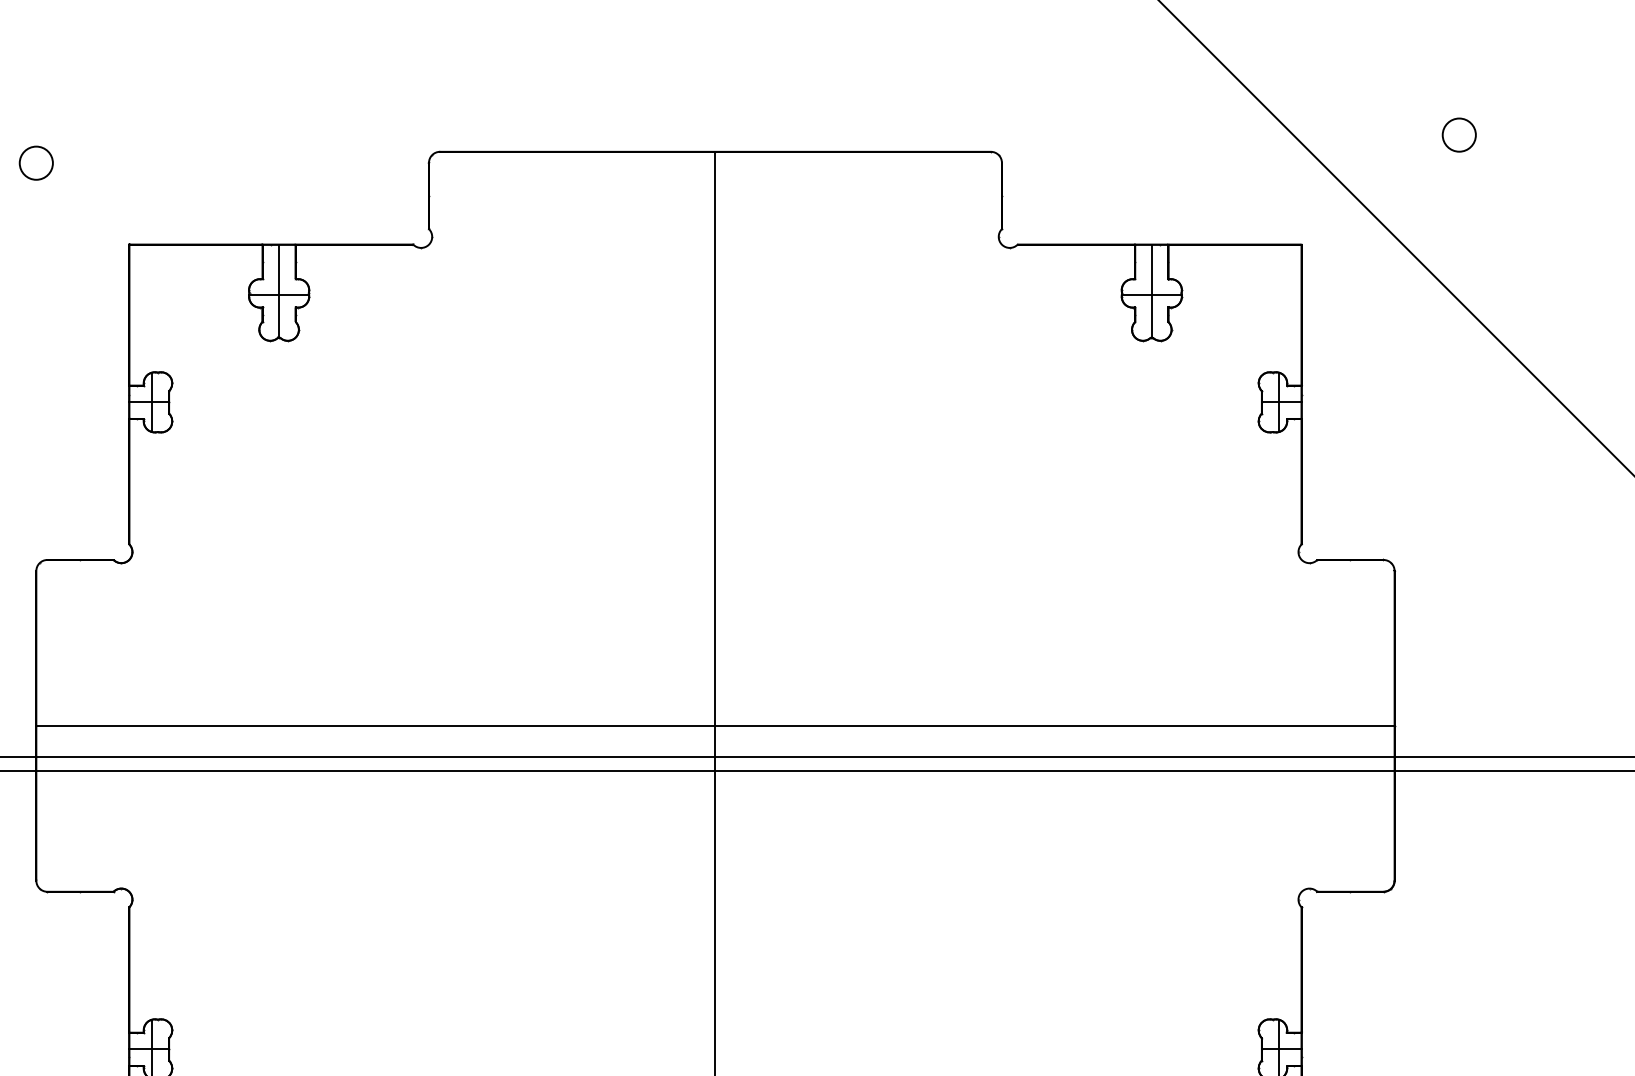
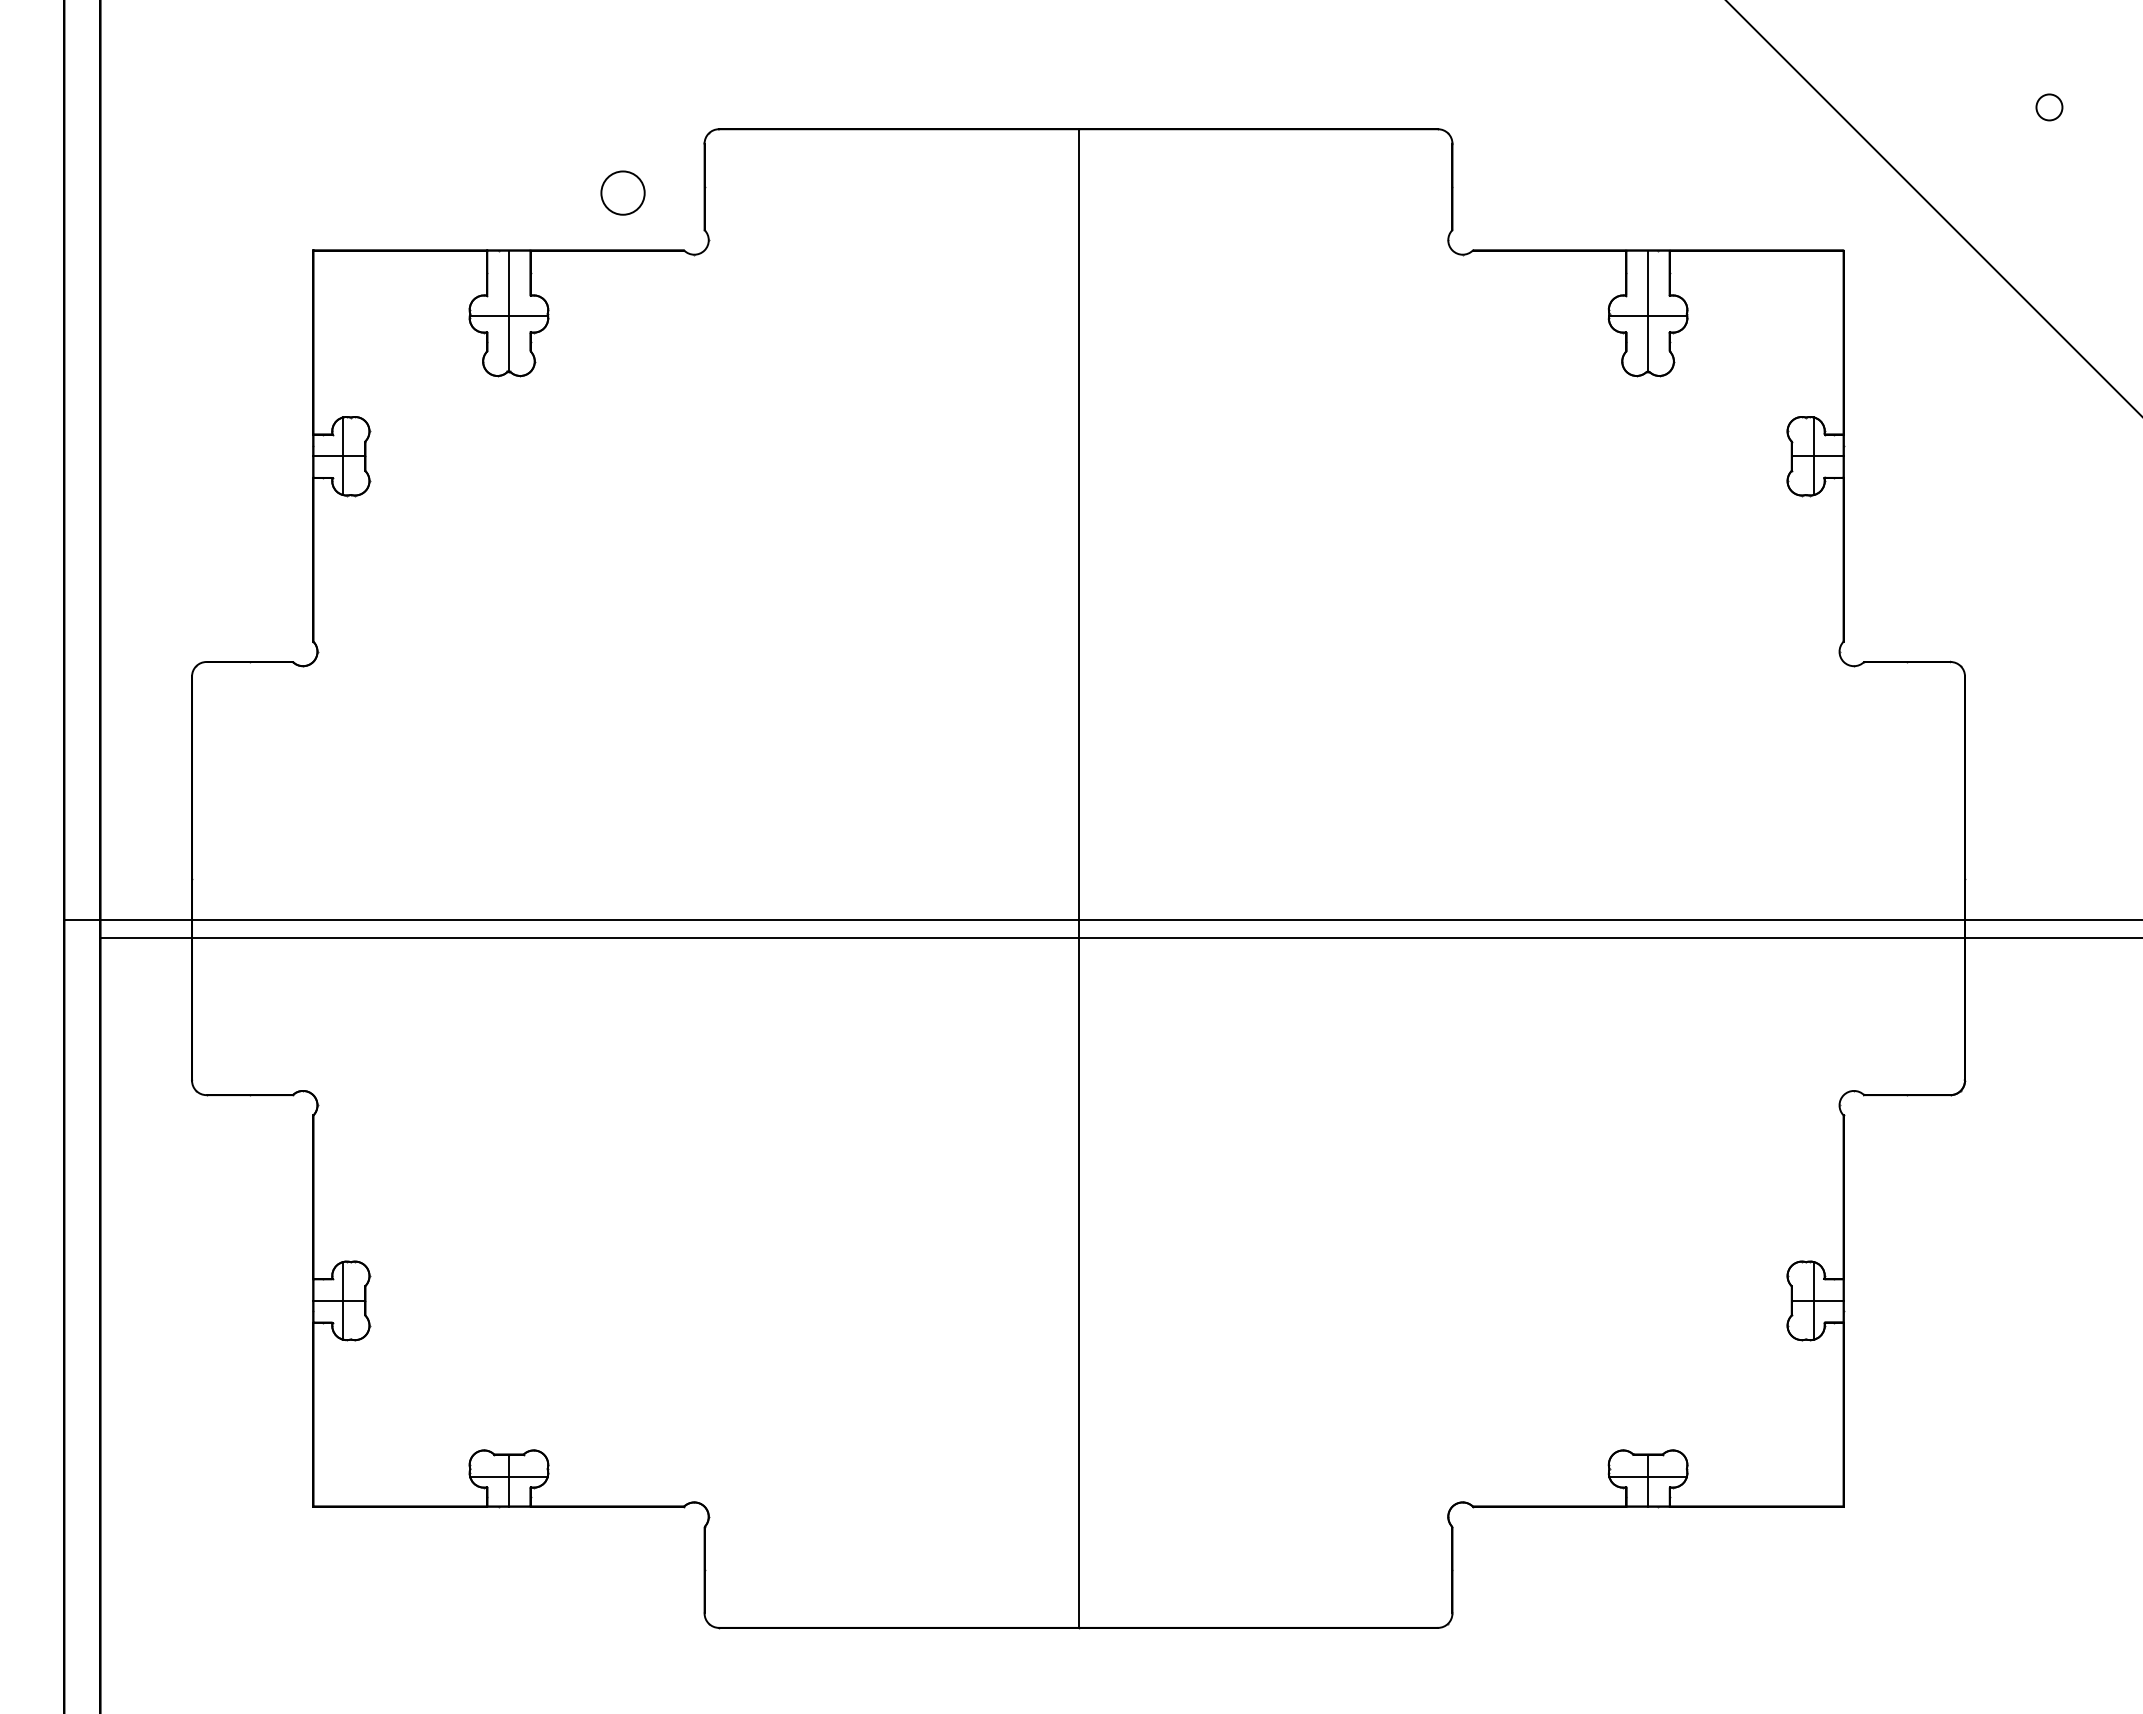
circle: (1459, 135) -> (2049, 107), size x0.6
circle: (35, 162) -> (622, 192), moved
line: (715, 725) -> (1078, 878), removed

